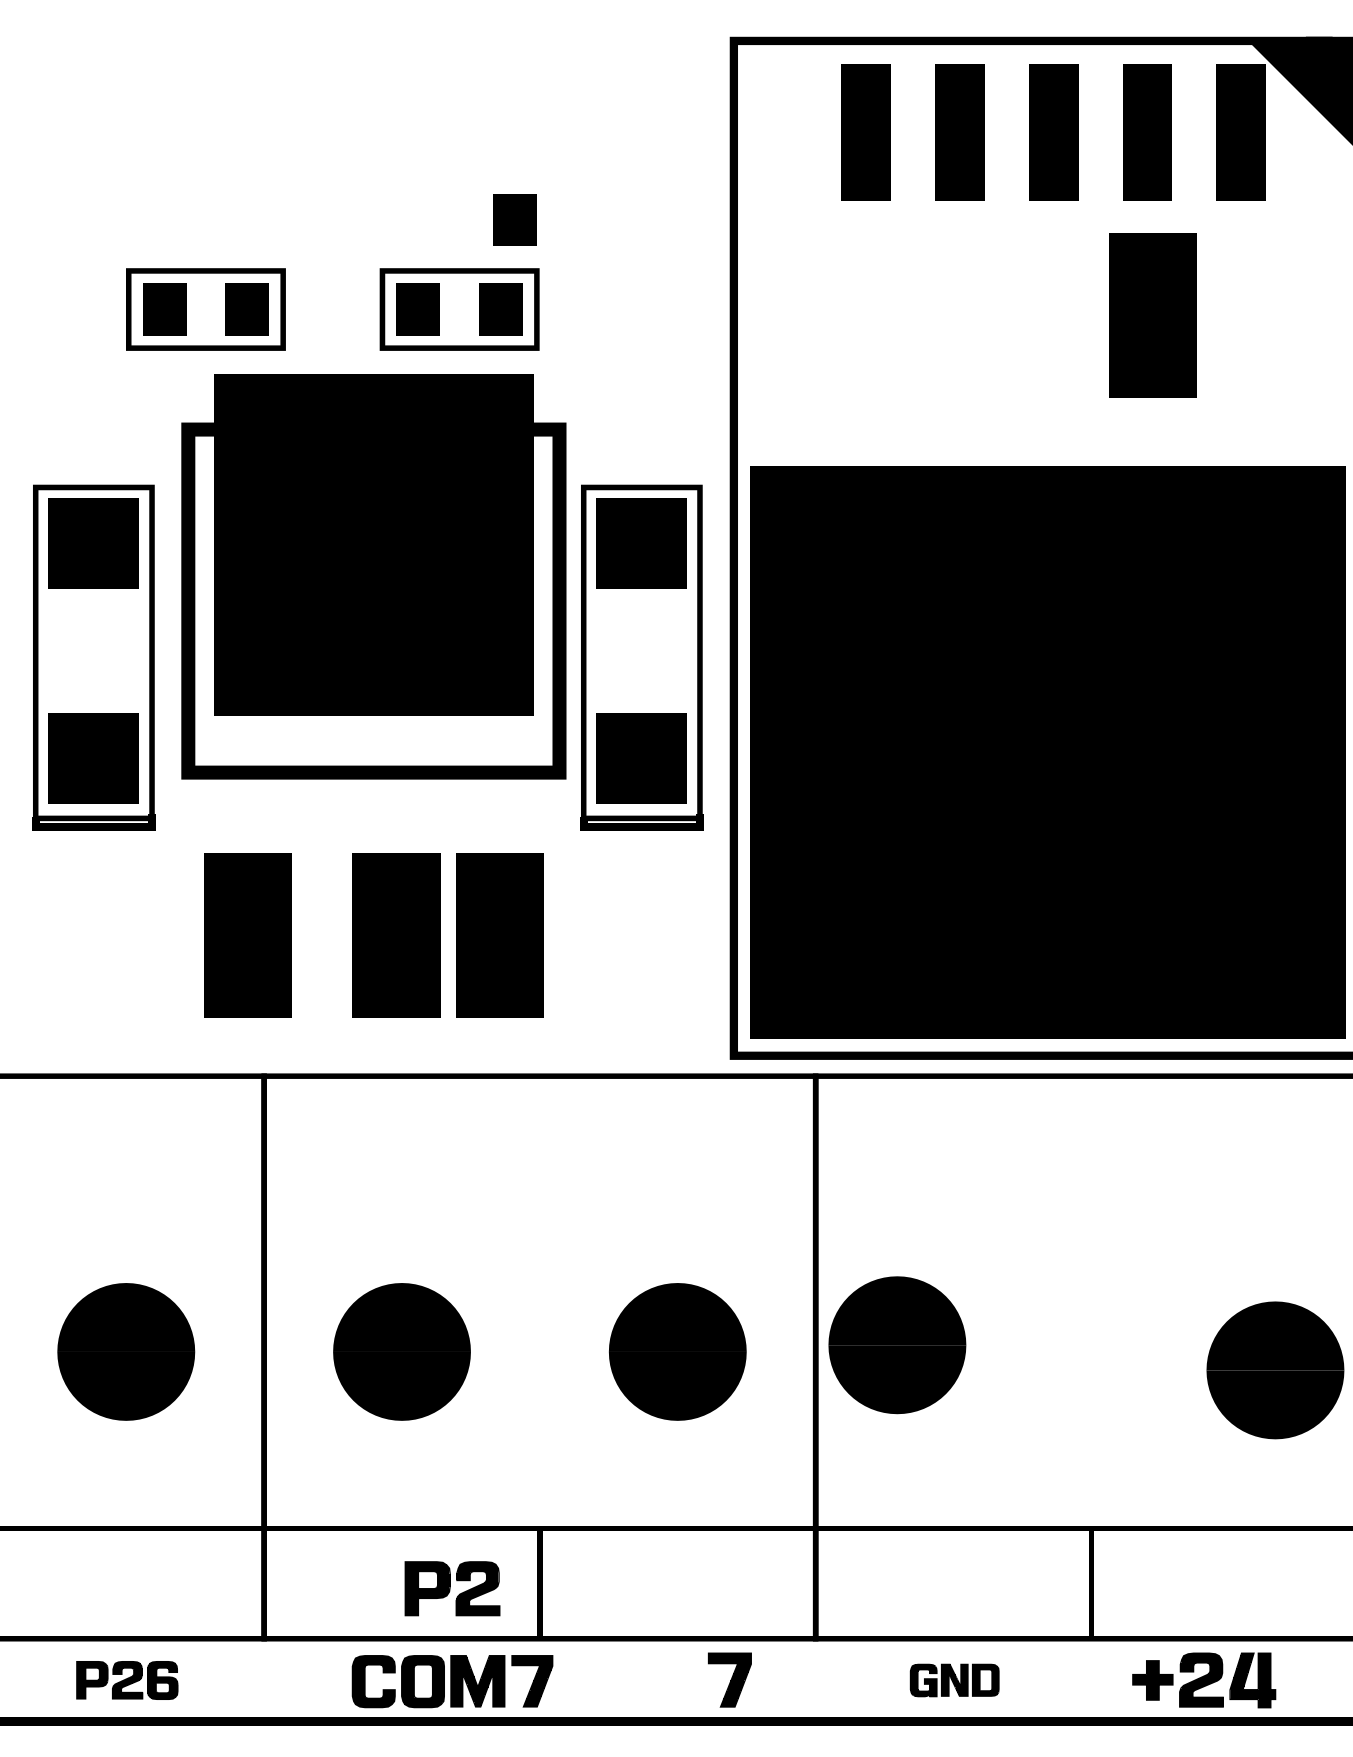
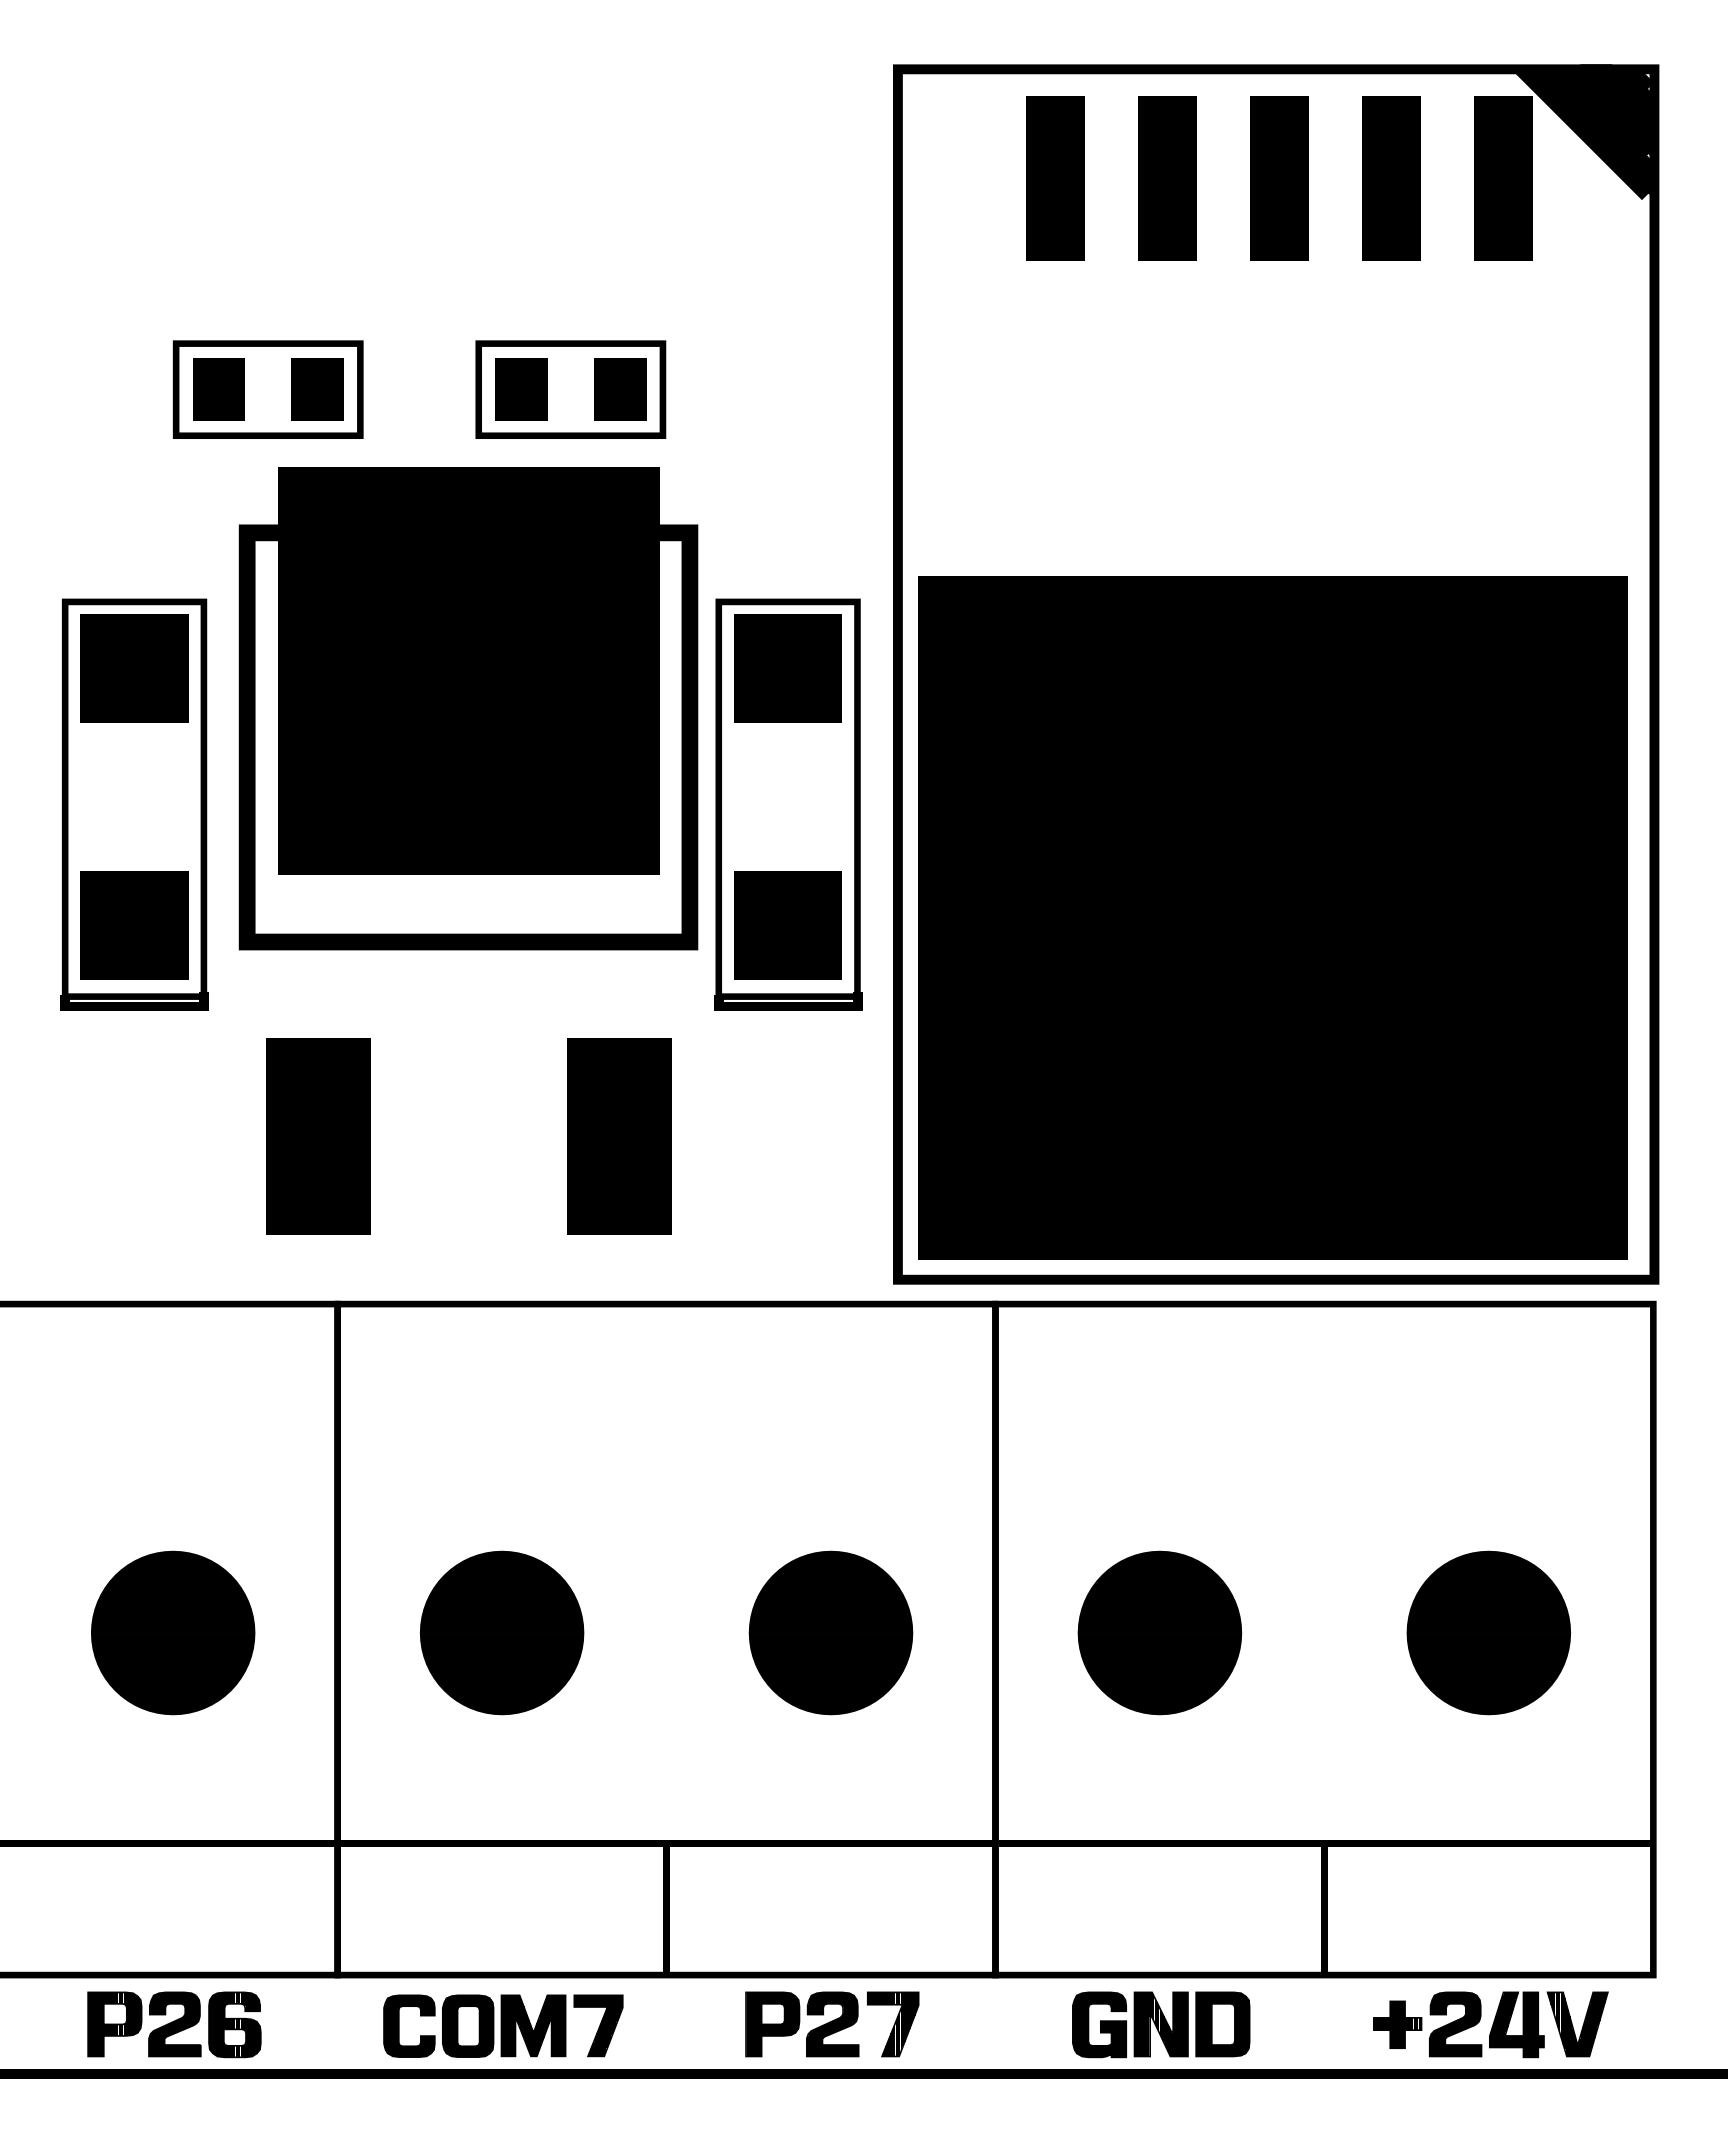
part: (514, 219) -> (636, 282), removed
part: (1153, 315) -> (1398, 396), removed
part: (396, 935) -> (495, 1136), removed
part: (897, 1344) -> (1159, 1632), moved
part: (1275, 1369) -> (1488, 1632), moved
part: (452, 1588) -> (802, 2024), moved
part: (127, 1680) -> (174, 2024), size x1.43
part: (954, 1680) -> (1161, 2024), size x1.67
part: (1303, 1680) -> (1577, 2024), added
part: (452, 1681) -> (503, 2025), moved

